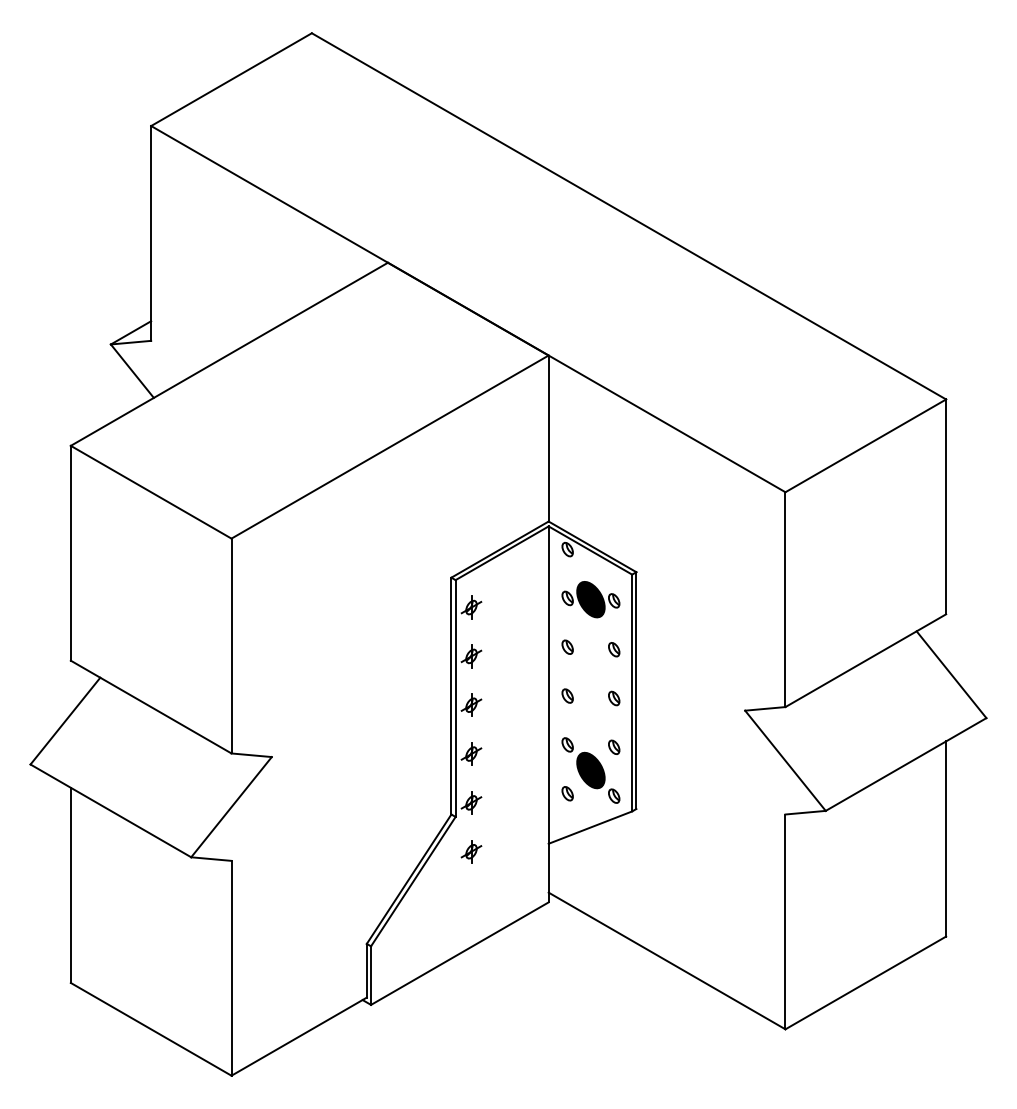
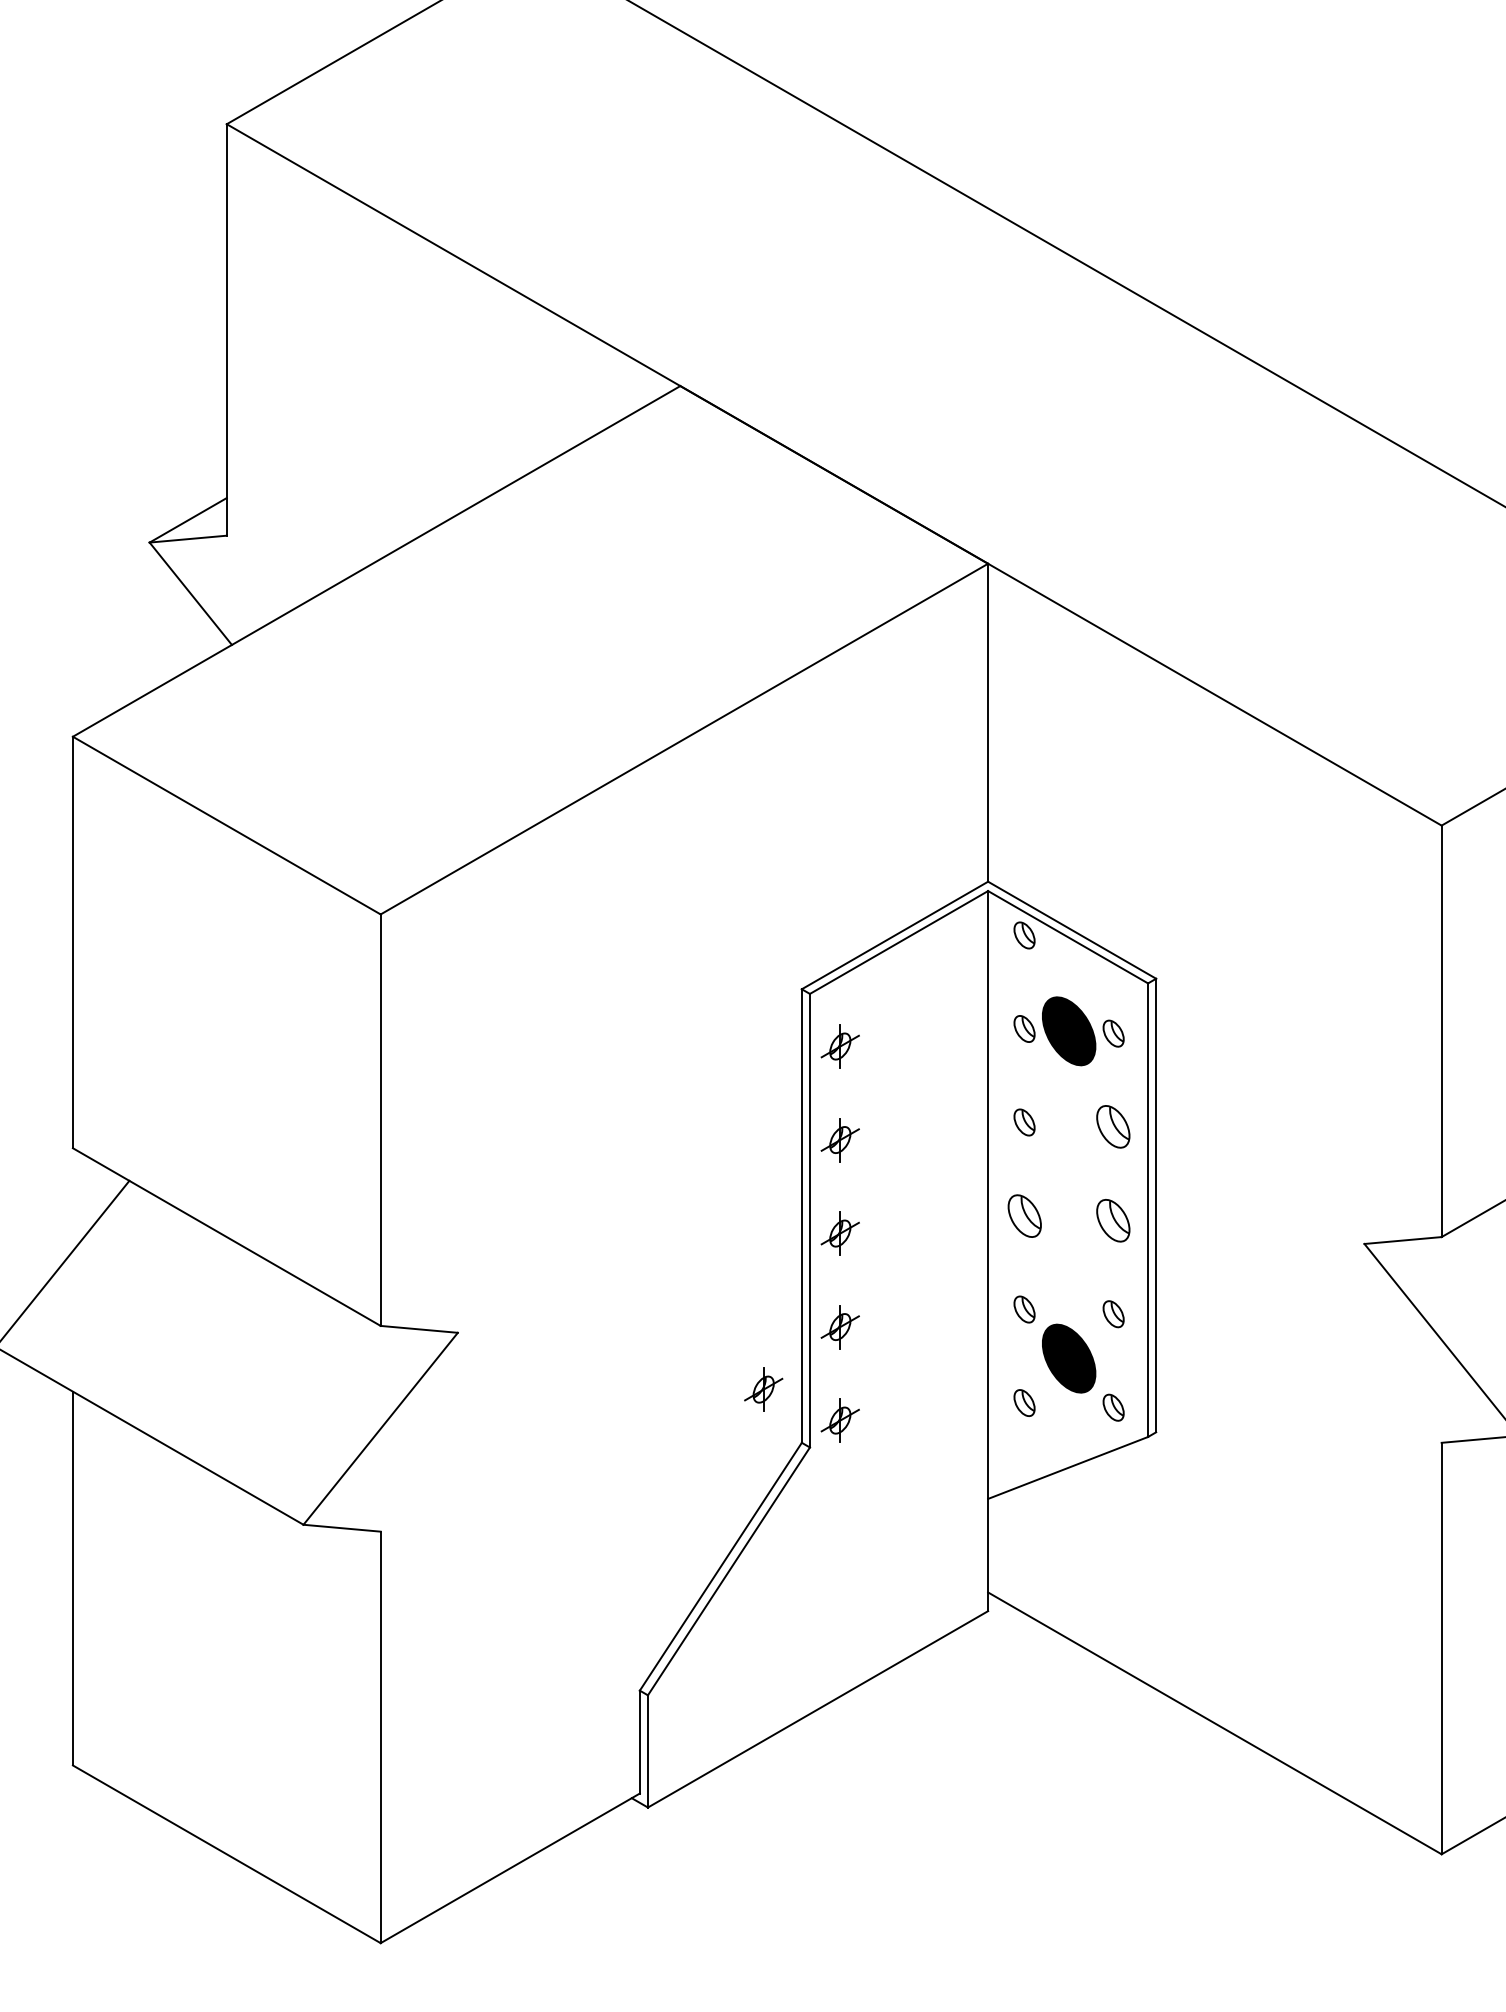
part: (614, 649) -> (1114, 1126), size x1.6
part: (567, 695) -> (1024, 1214), size x1.6
part: (614, 698) -> (1114, 1220), size x1.6
part: (471, 851) -> (763, 1389), moved

